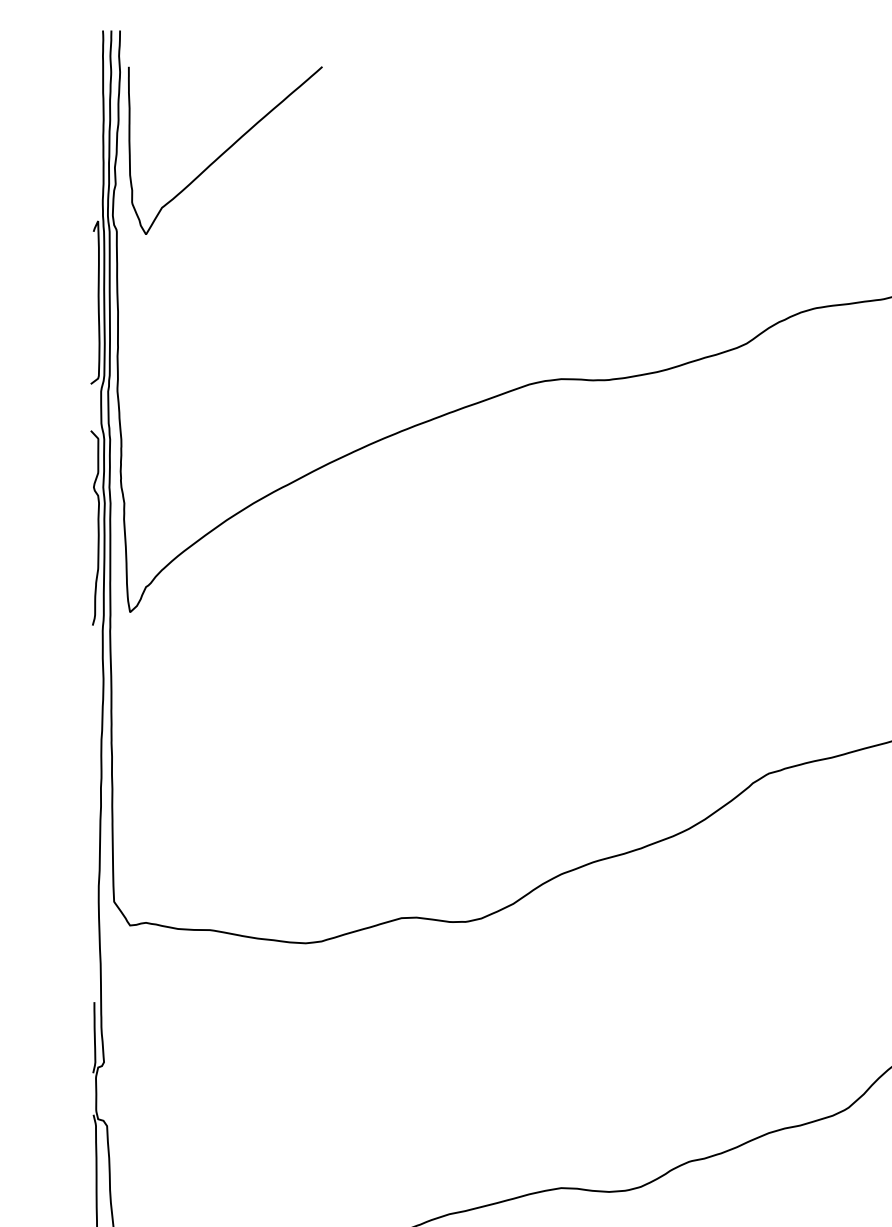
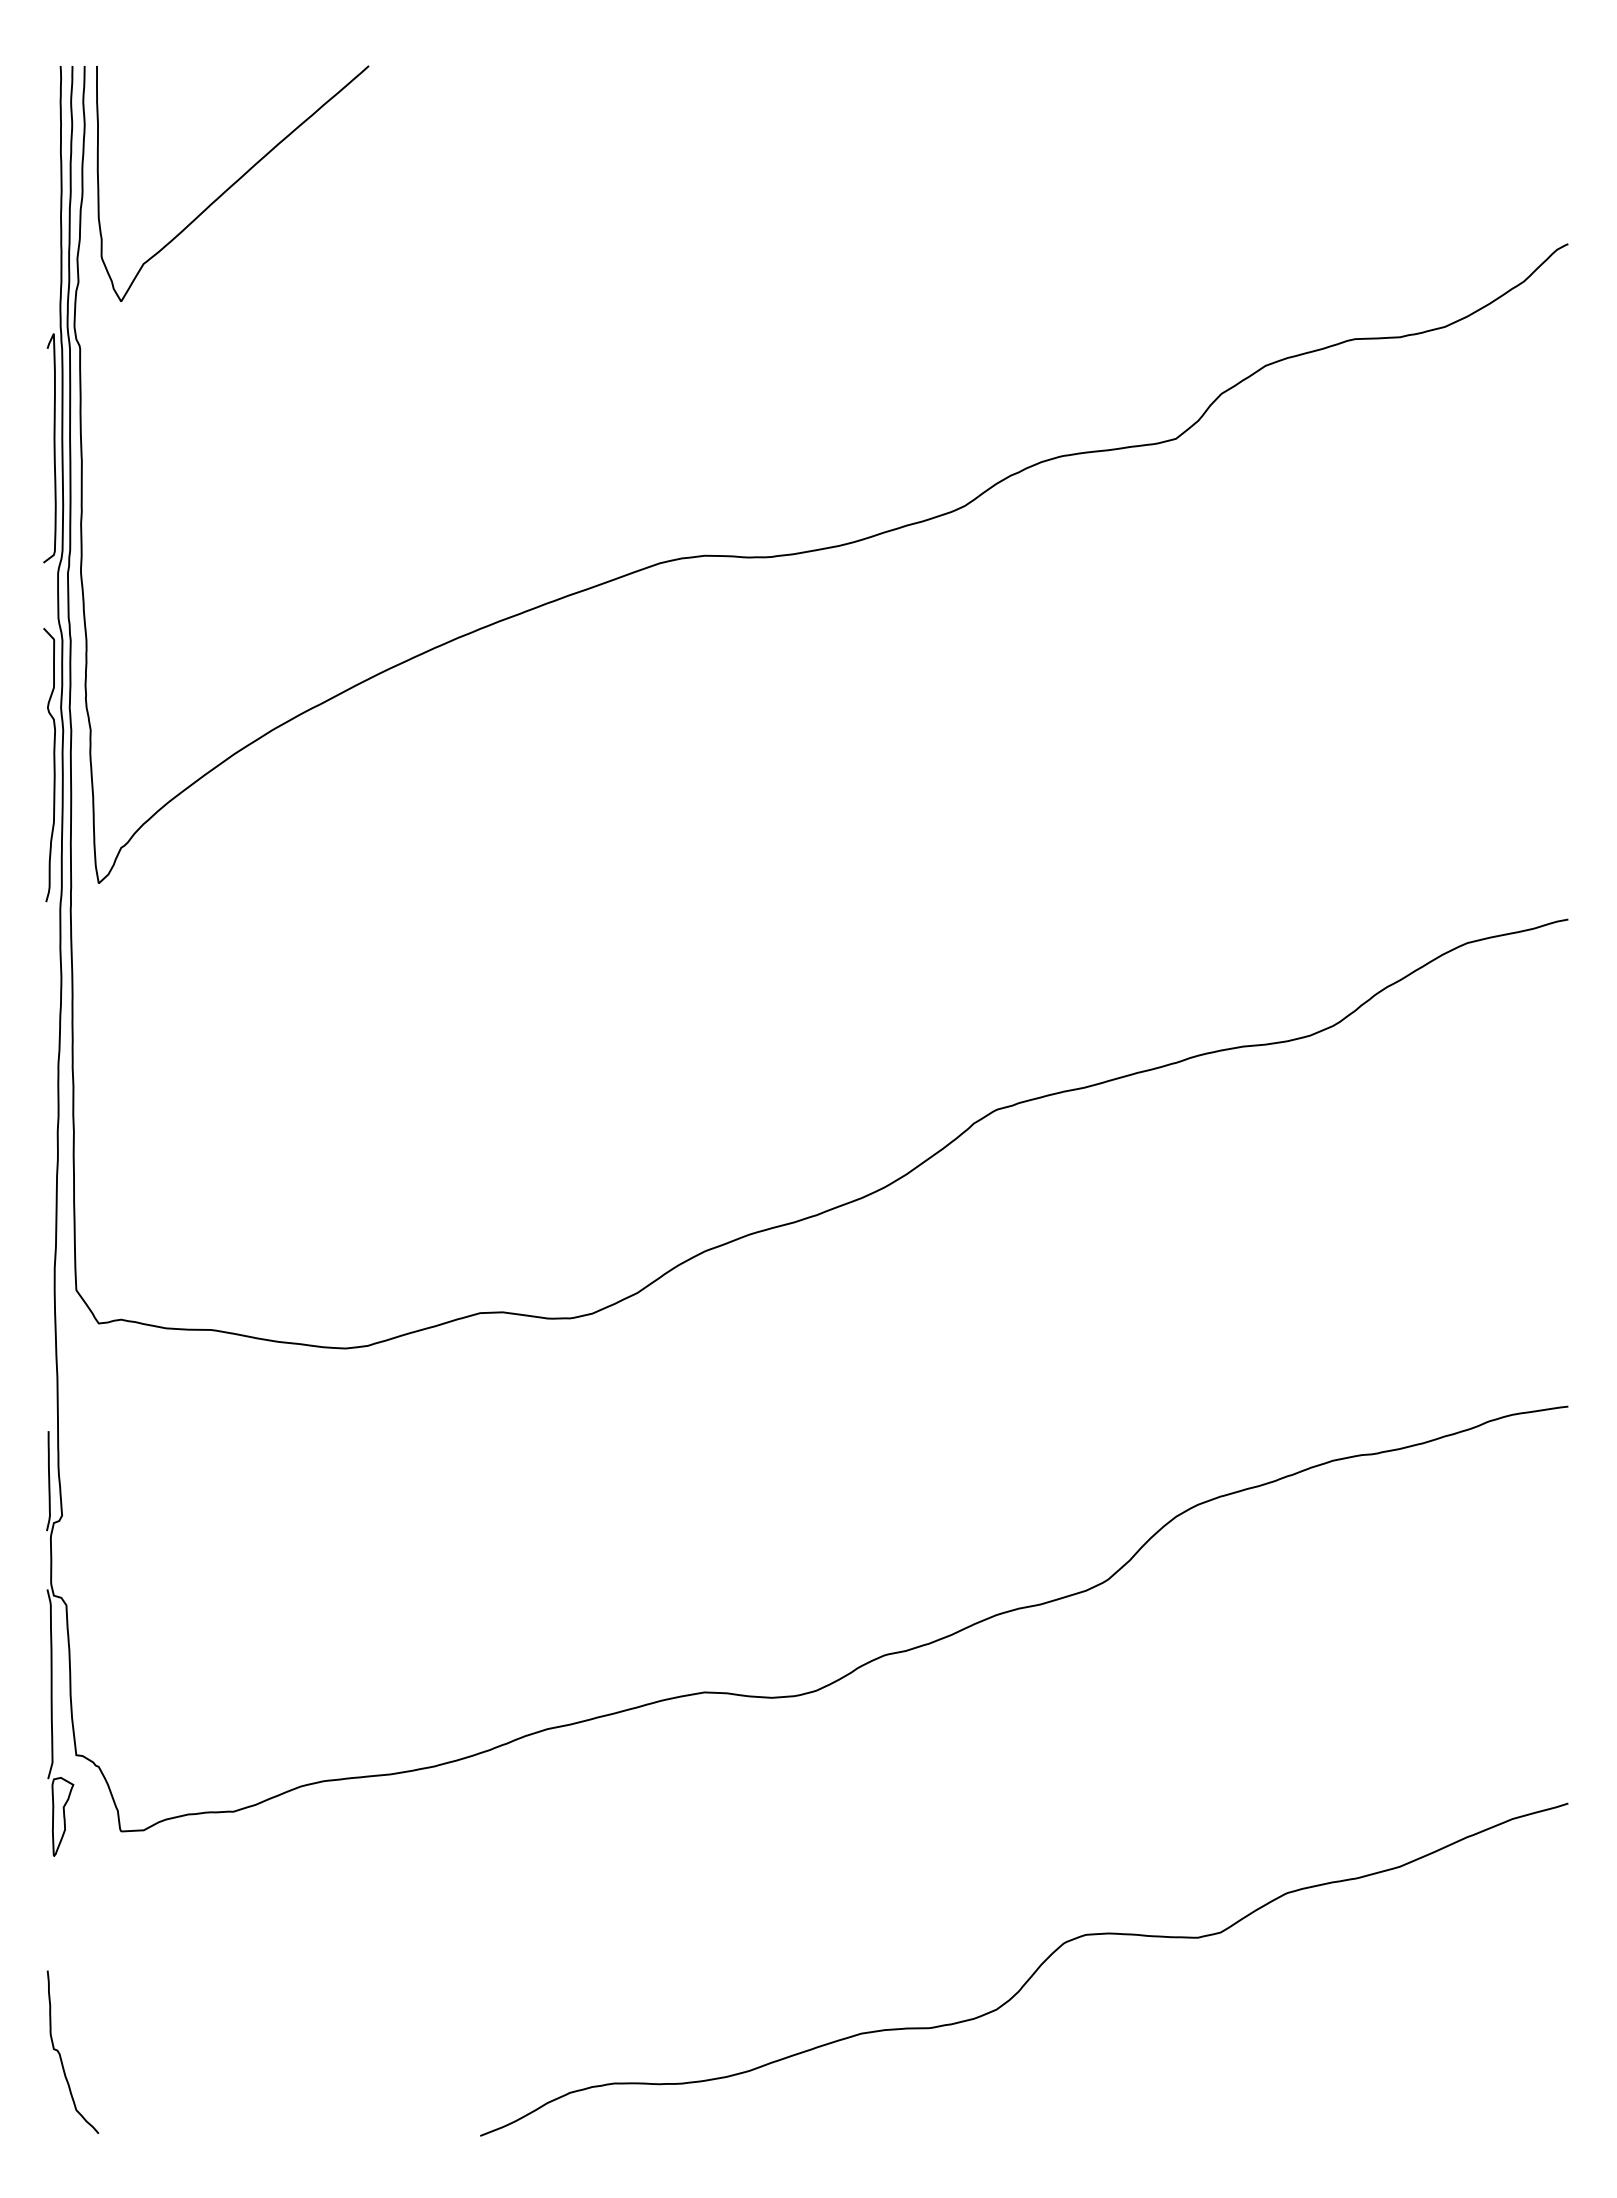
curve: (225, 150) -> (232, 183), moved

